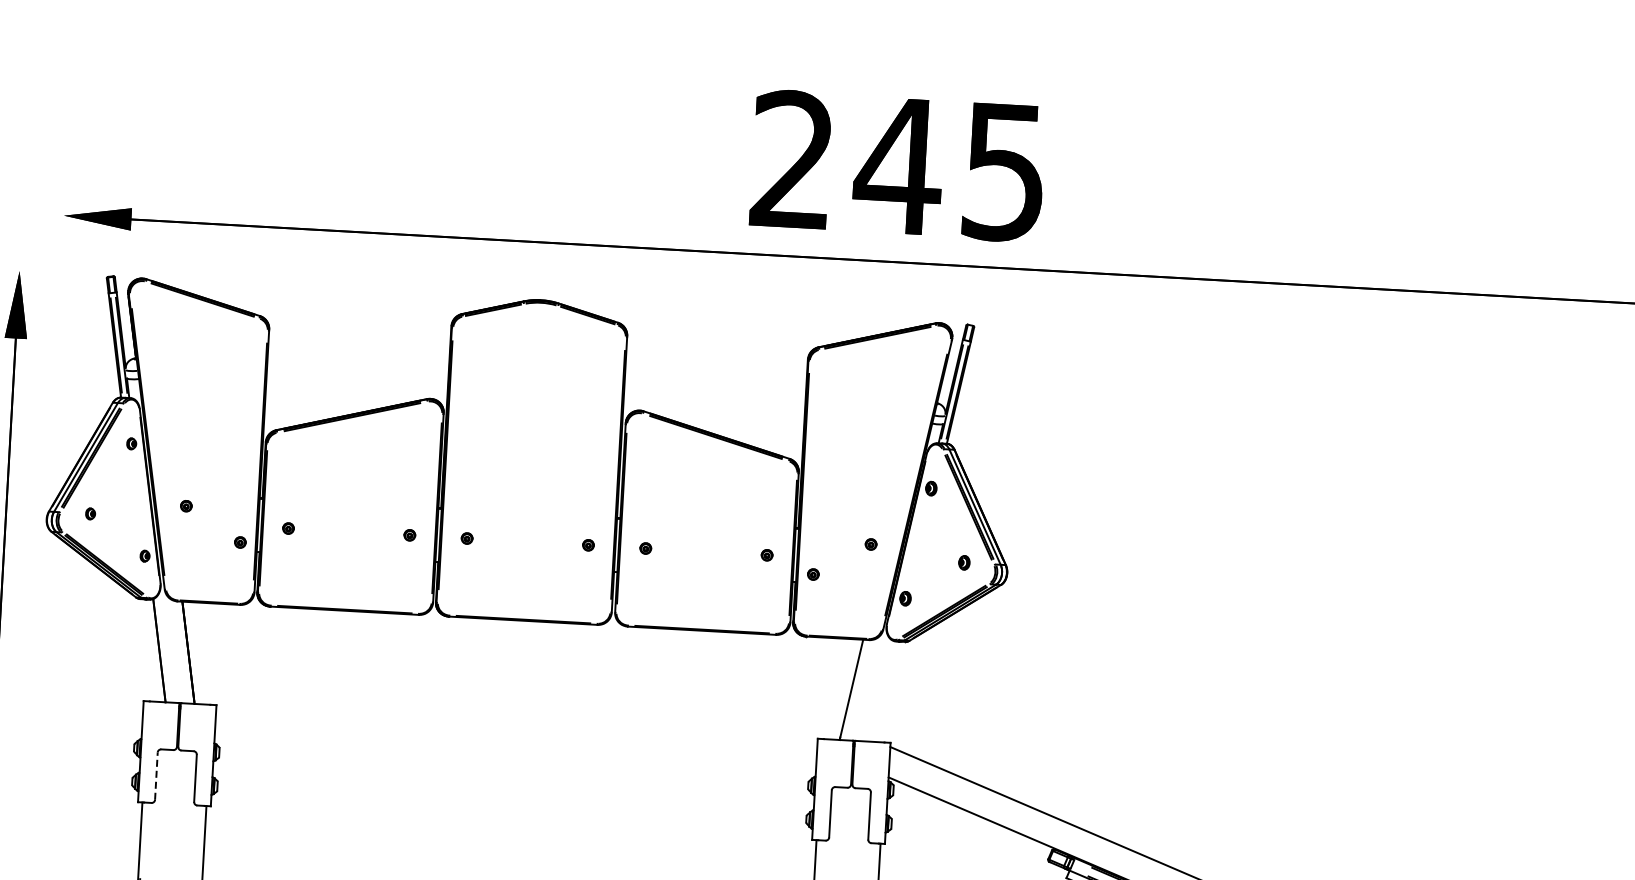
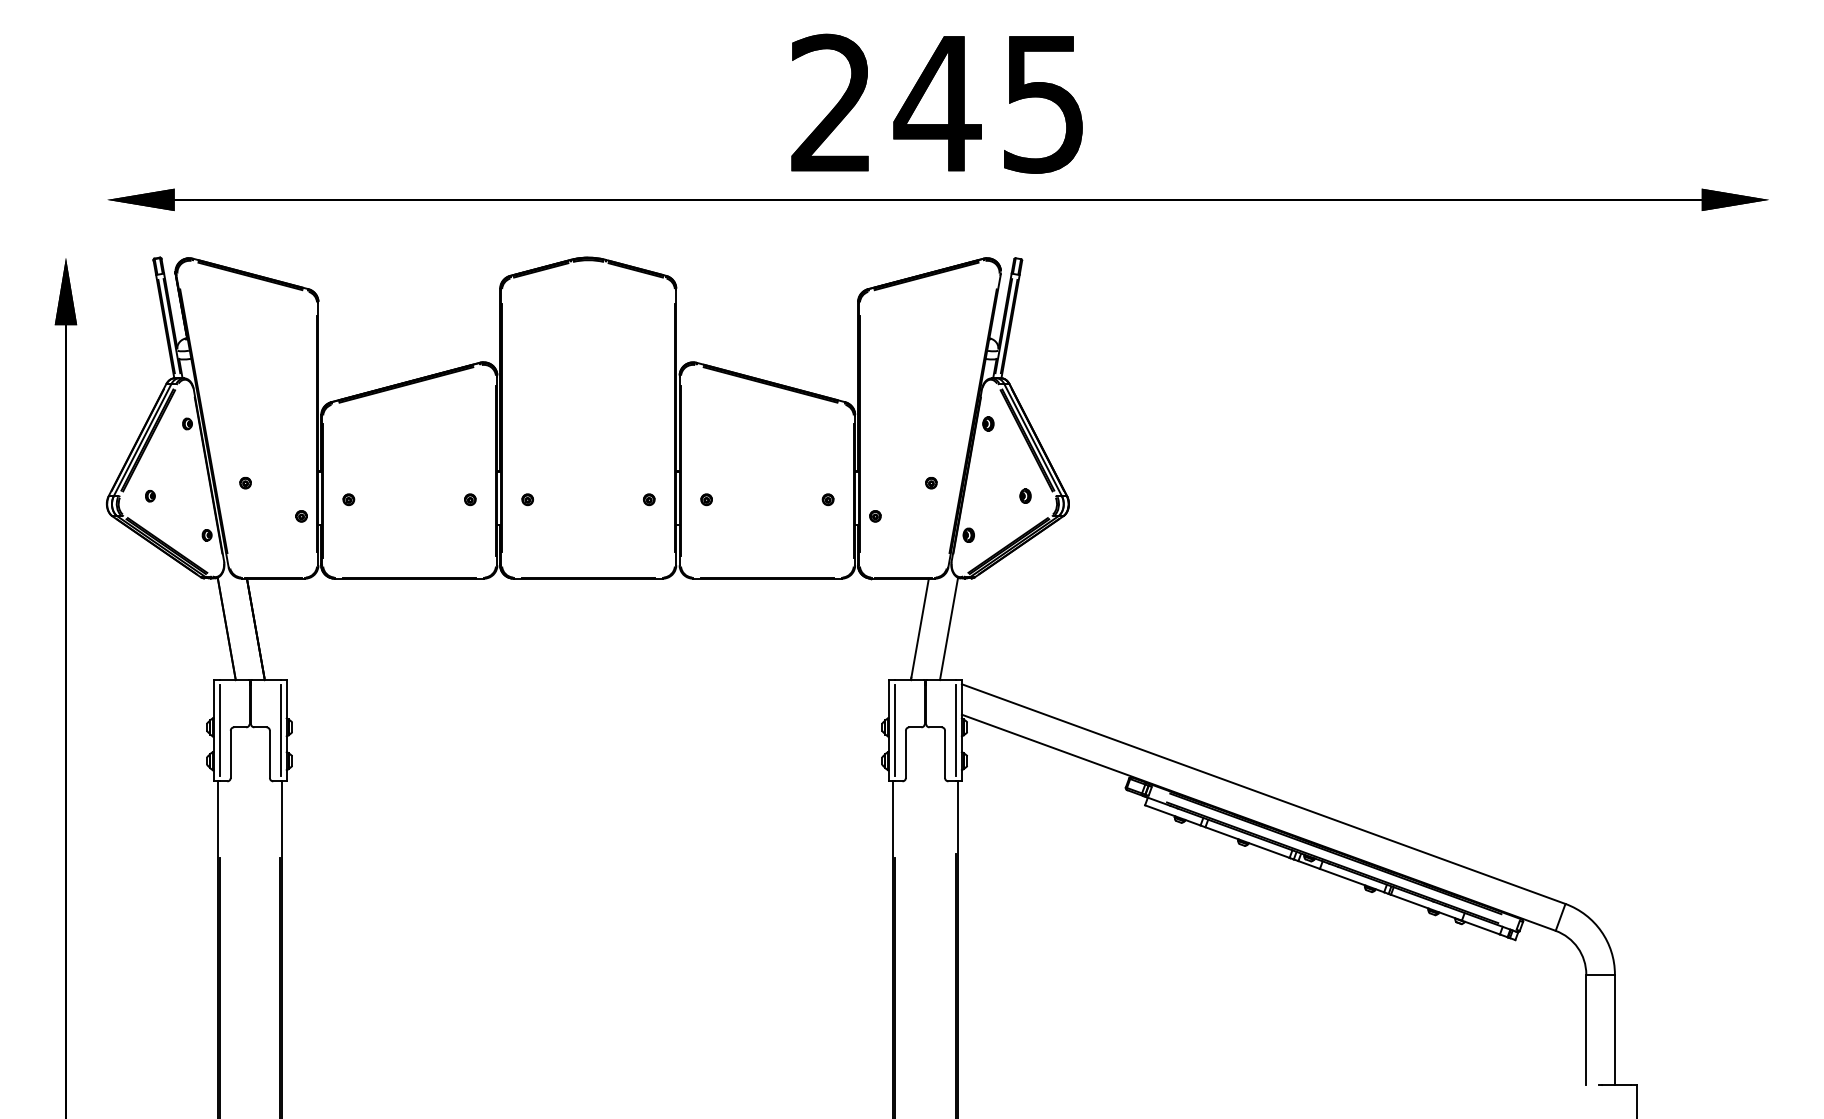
line: (880, 690) -> (948, 628), added
line: (146, 751) -> (219, 730), added
line: (207, 755) -> (280, 730), added
line: (156, 776) -> (230, 754), dashed -> solid
line: (821, 789) -> (895, 730), added
line: (881, 792) -> (955, 730), added

